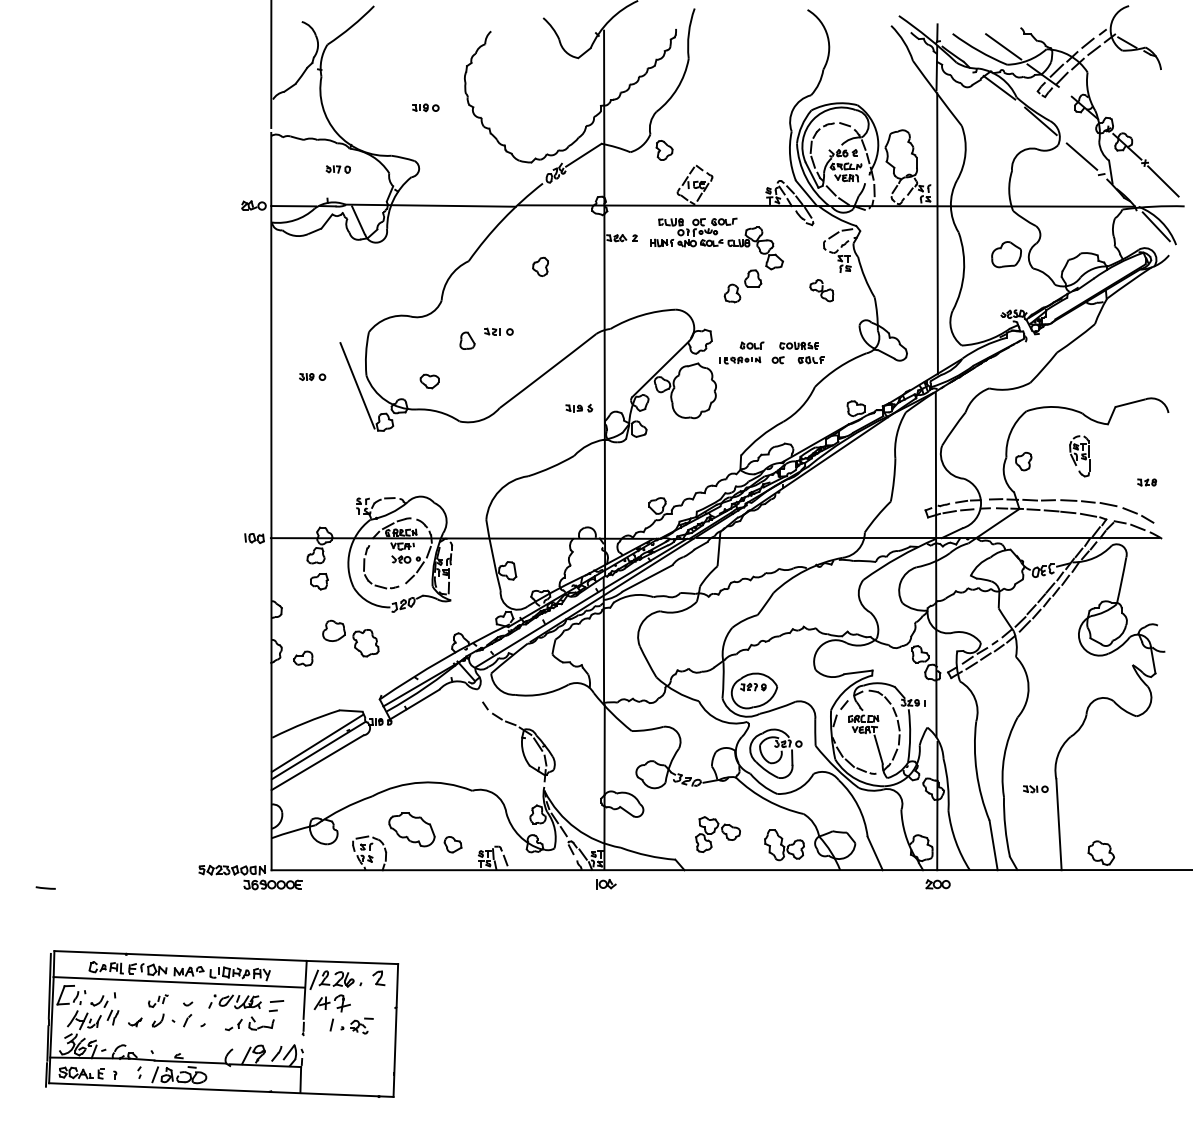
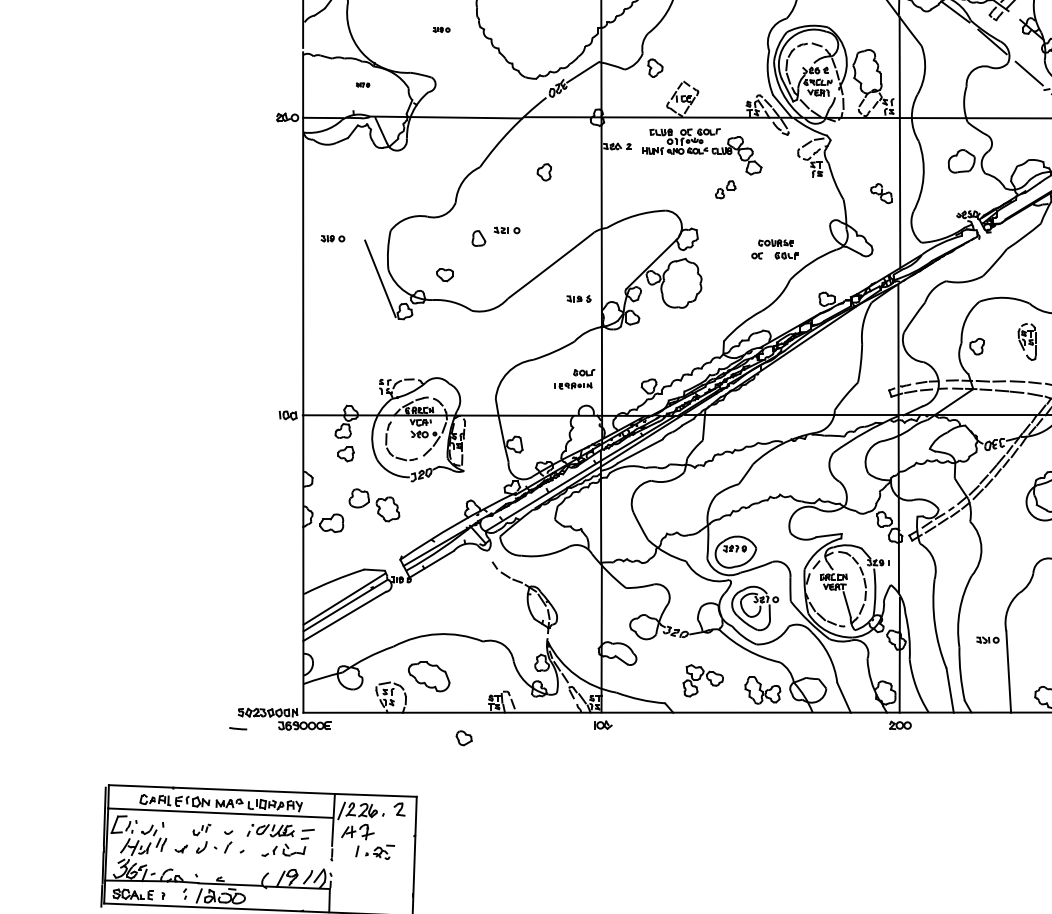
part: (425, 107) -> (441, 29), size x0.7
part: (337, 169) -> (362, 85), size x0.6
part: (742, 286) -> (725, 189), size x0.6
part: (821, 290) -> (881, 193), moved
part: (741, 352) -> (574, 378), moved
part: (312, 377) -> (332, 239), moved
part: (303, 658) -> (332, 523), size x1.4
part: (452, 844) -> (463, 738), moved
line: (45, 887) -> (237, 728), moved

